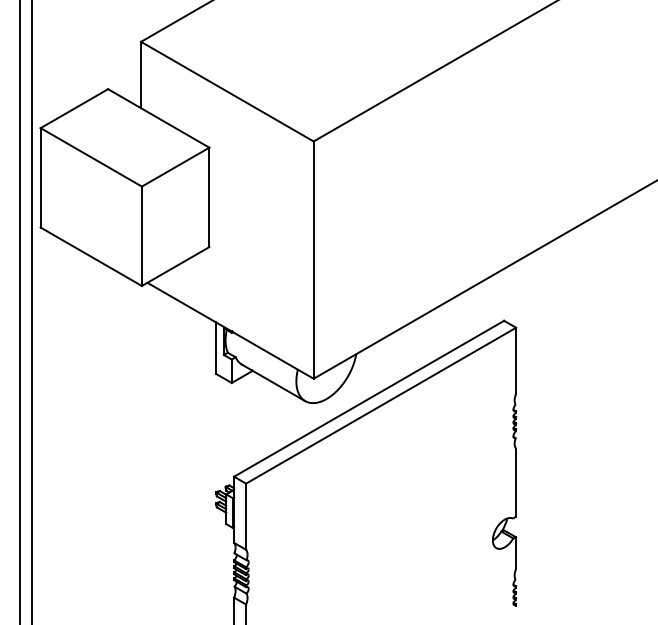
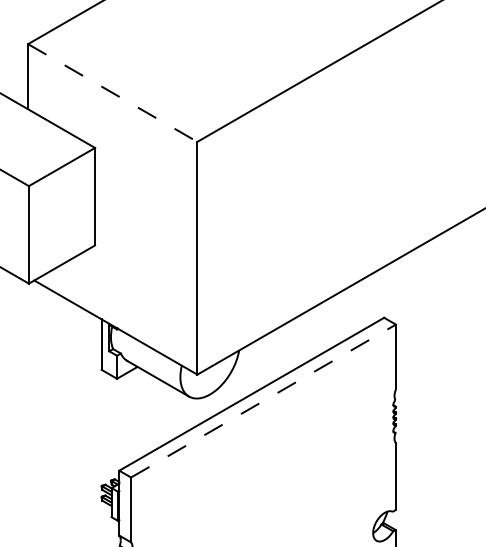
line: (227, 91) -> (112, 92), solid -> dashed
line: (381, 405) -> (263, 400), solid -> dashed

